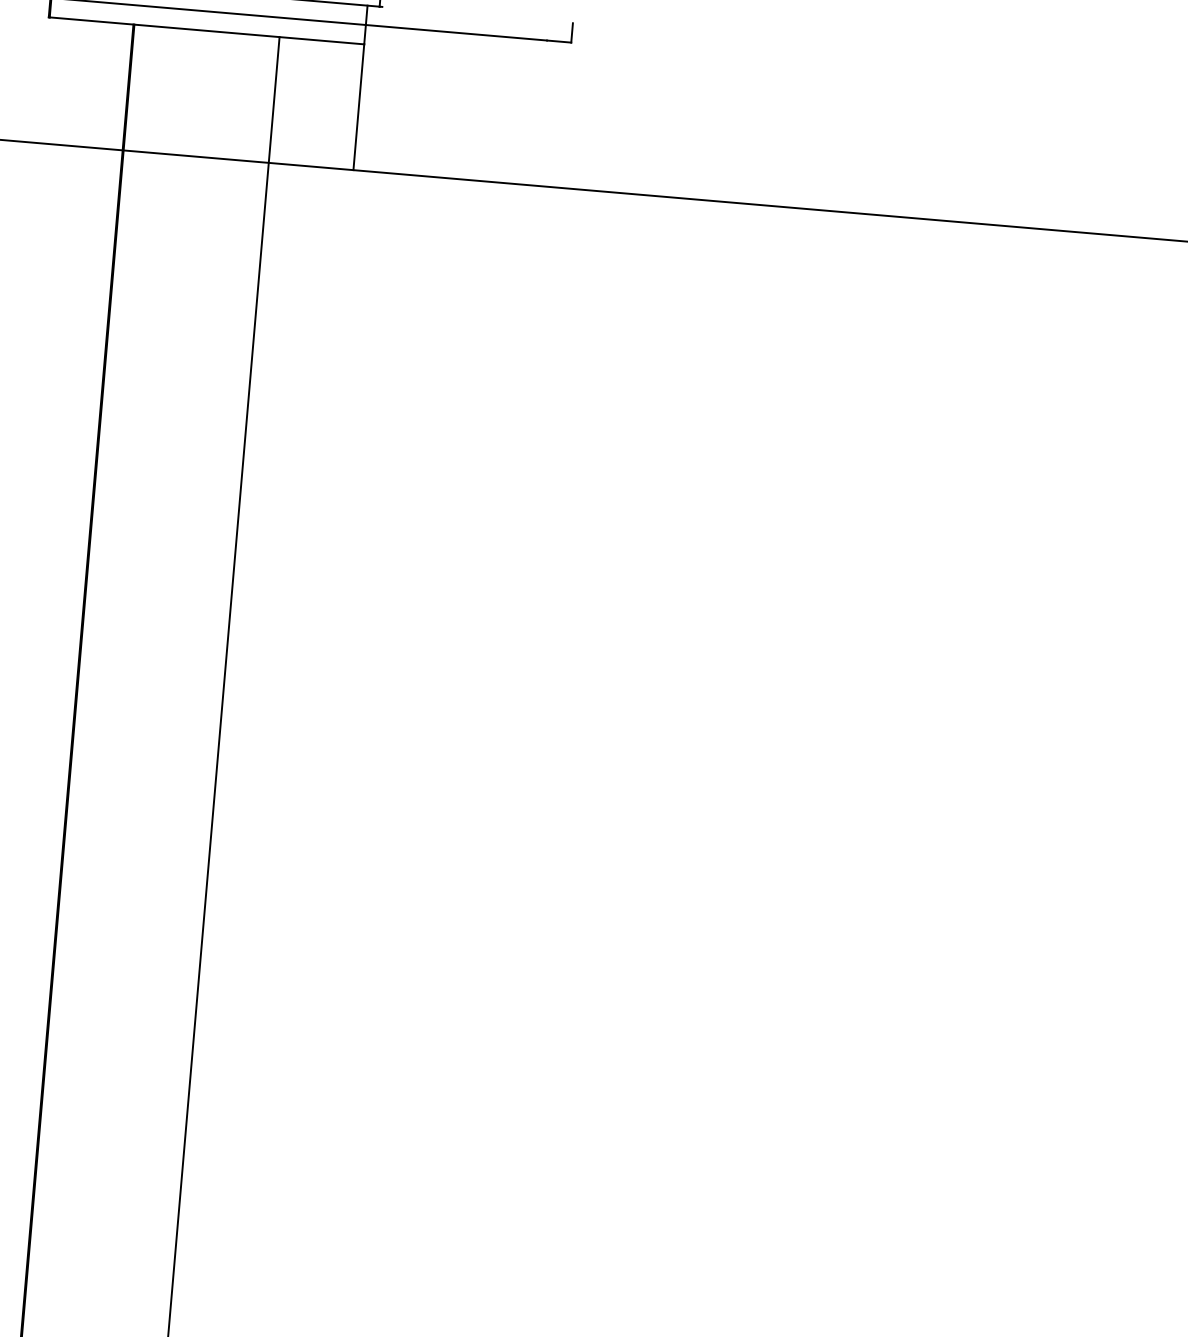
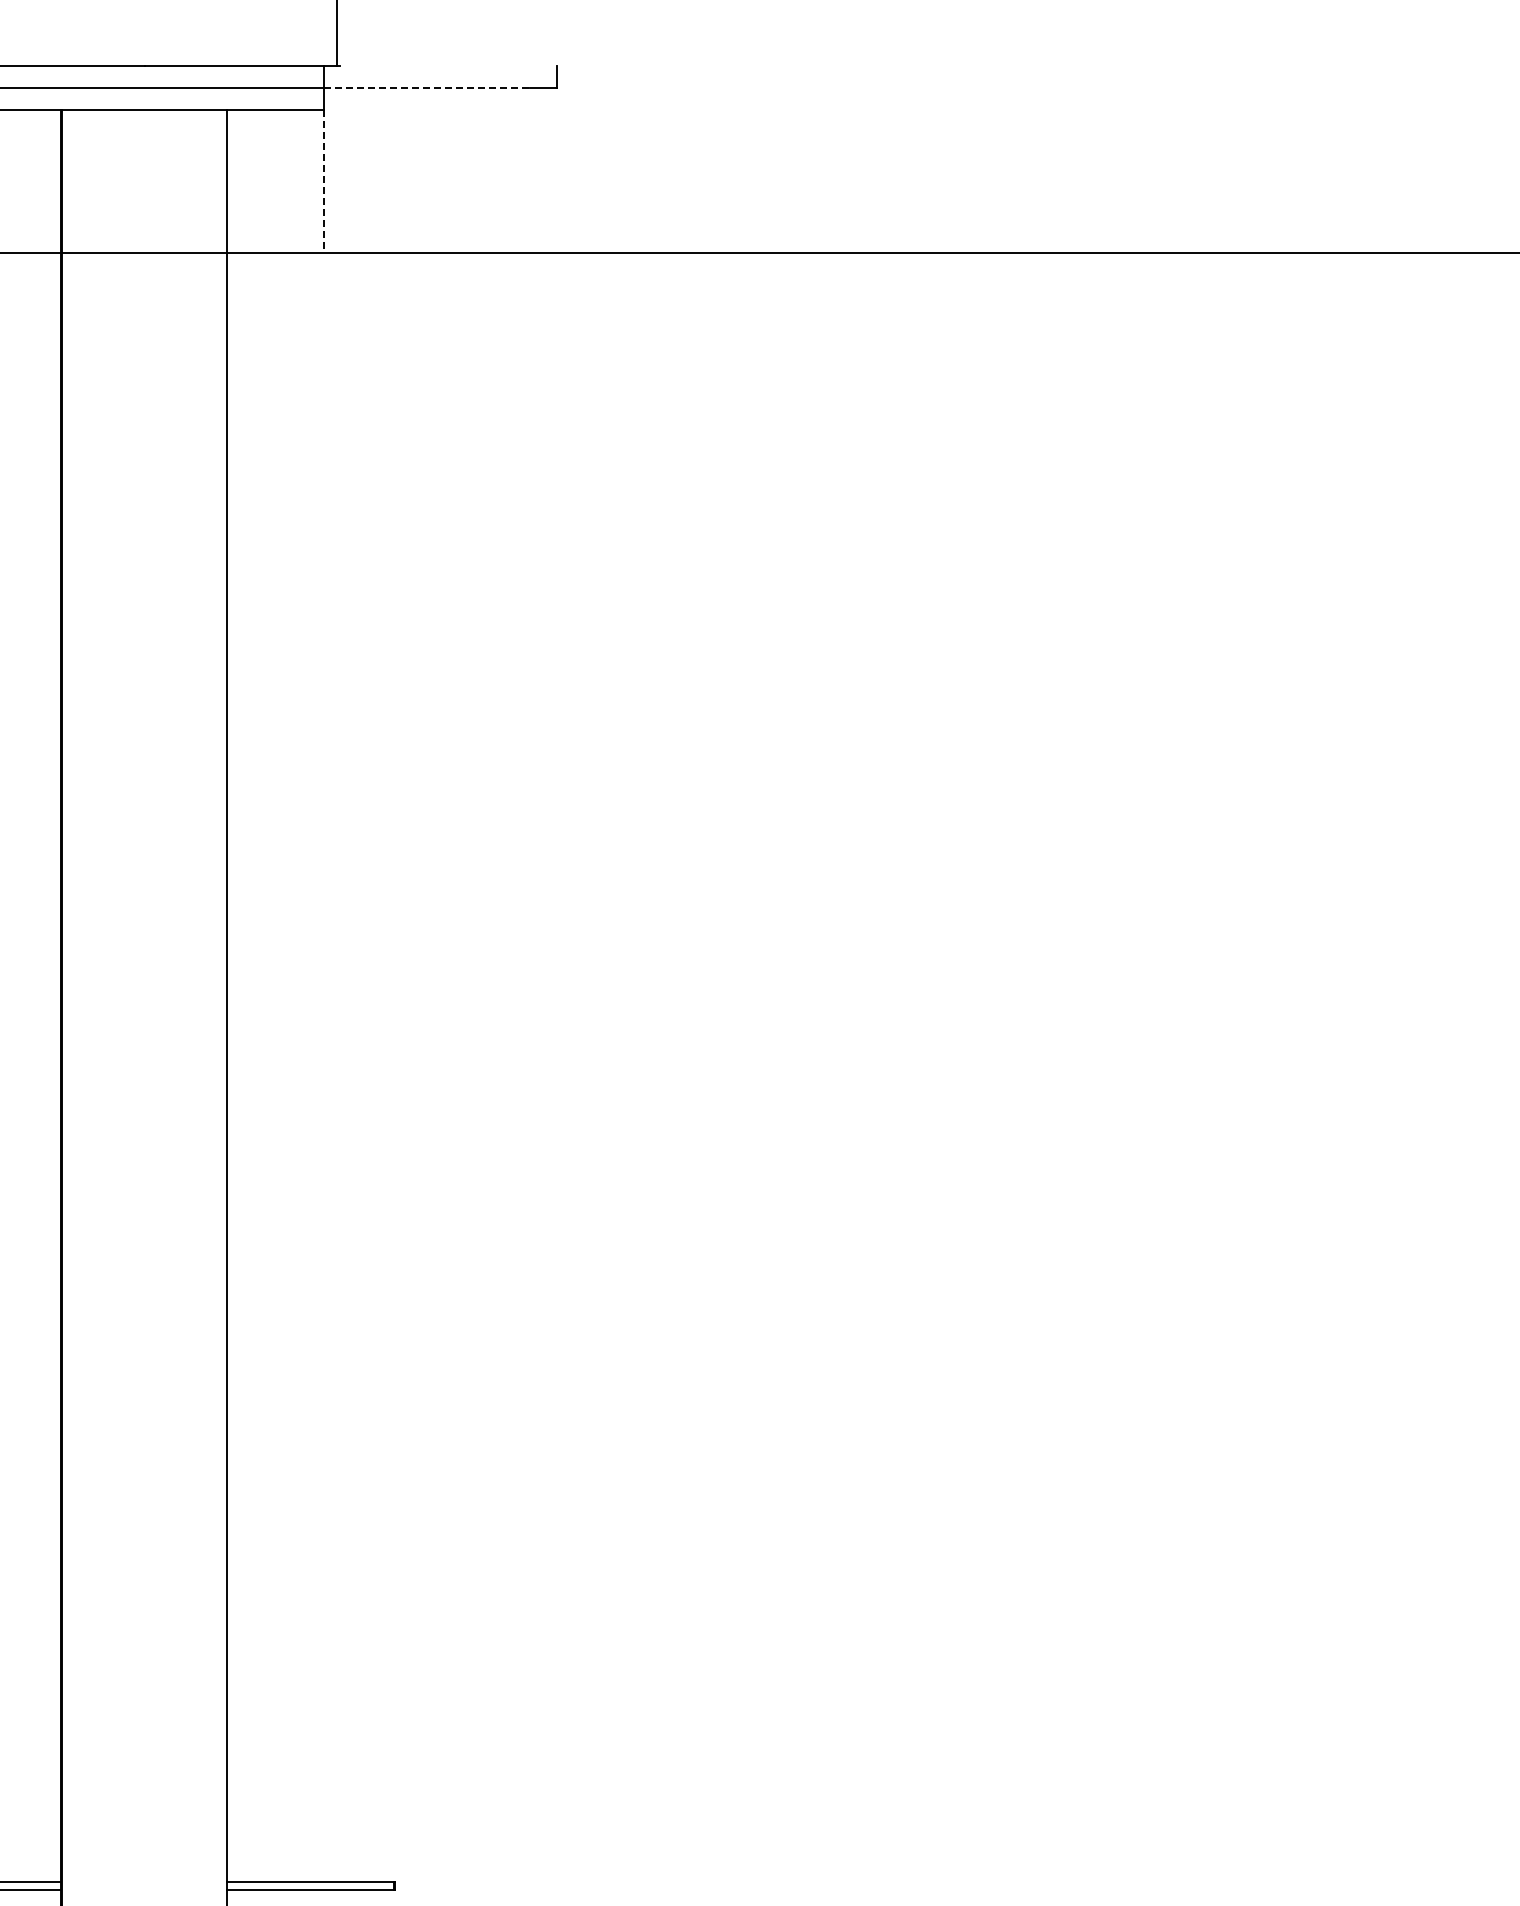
line: (457, 32) -> (427, 87), solid -> dashed
line: (358, 107) -> (323, 181), solid -> dashed

